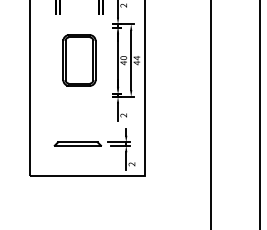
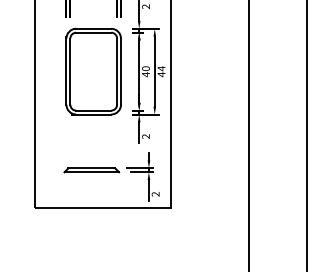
part: (79, 60) -> (93, 71), size x1.43

